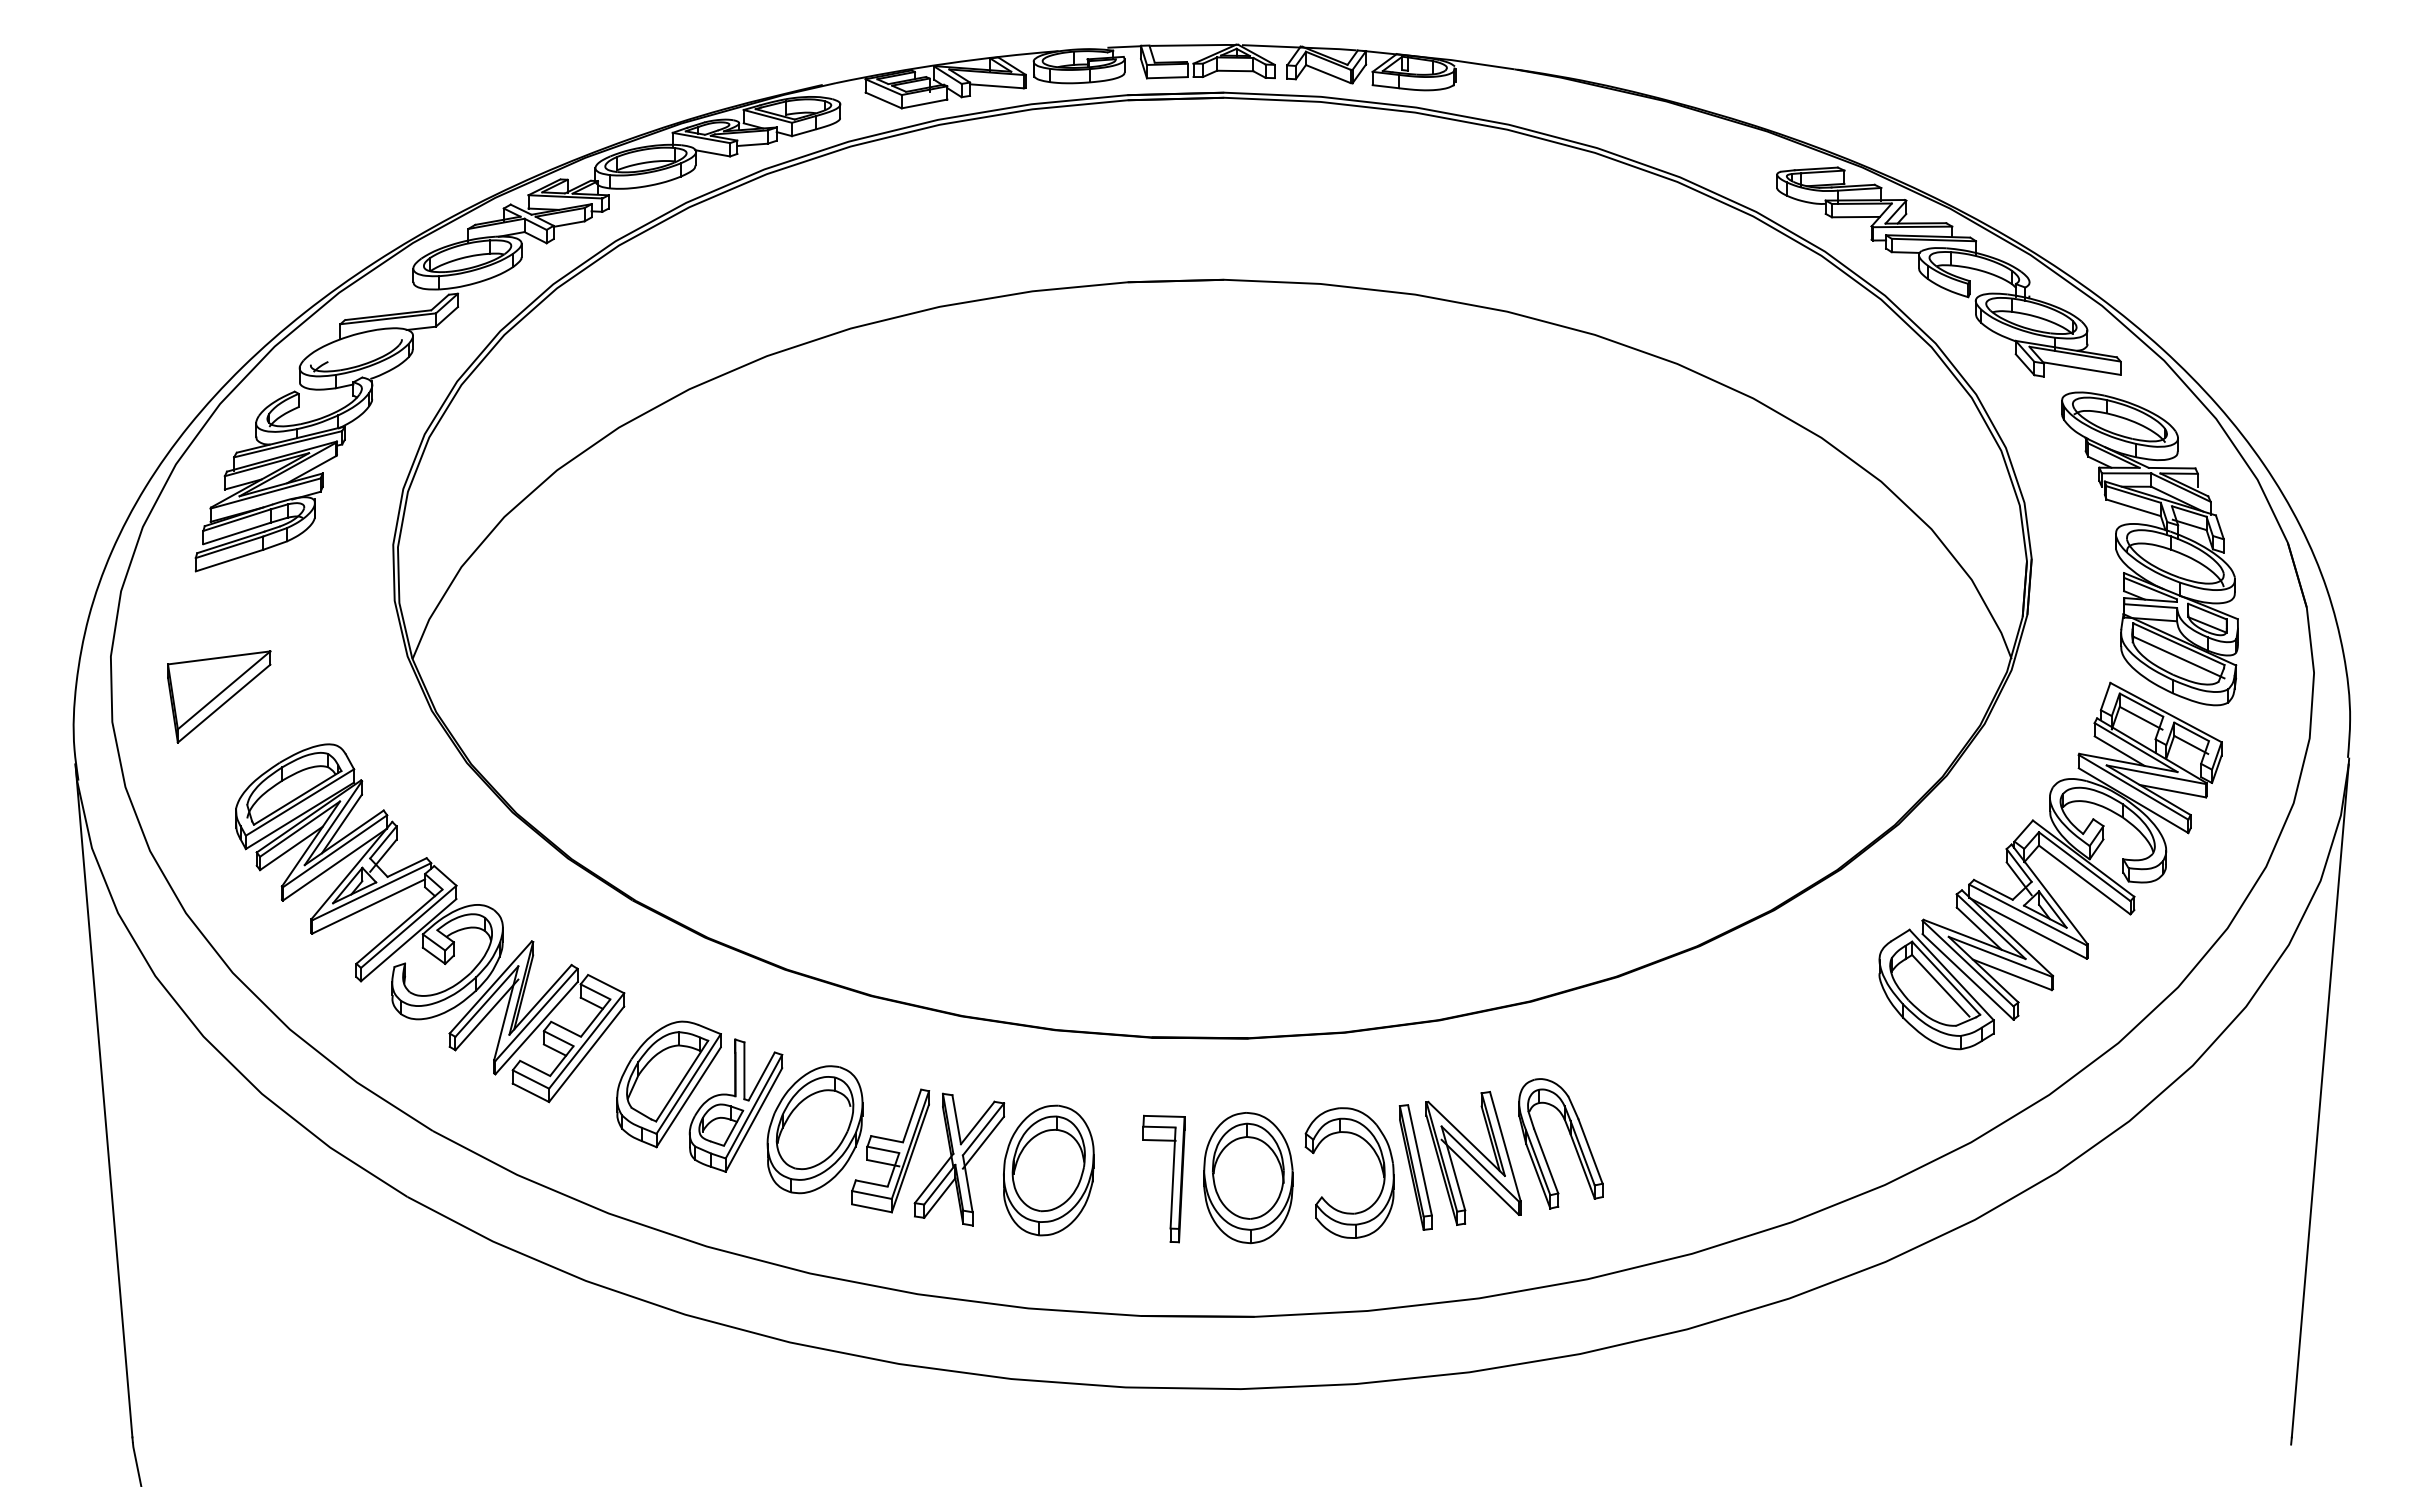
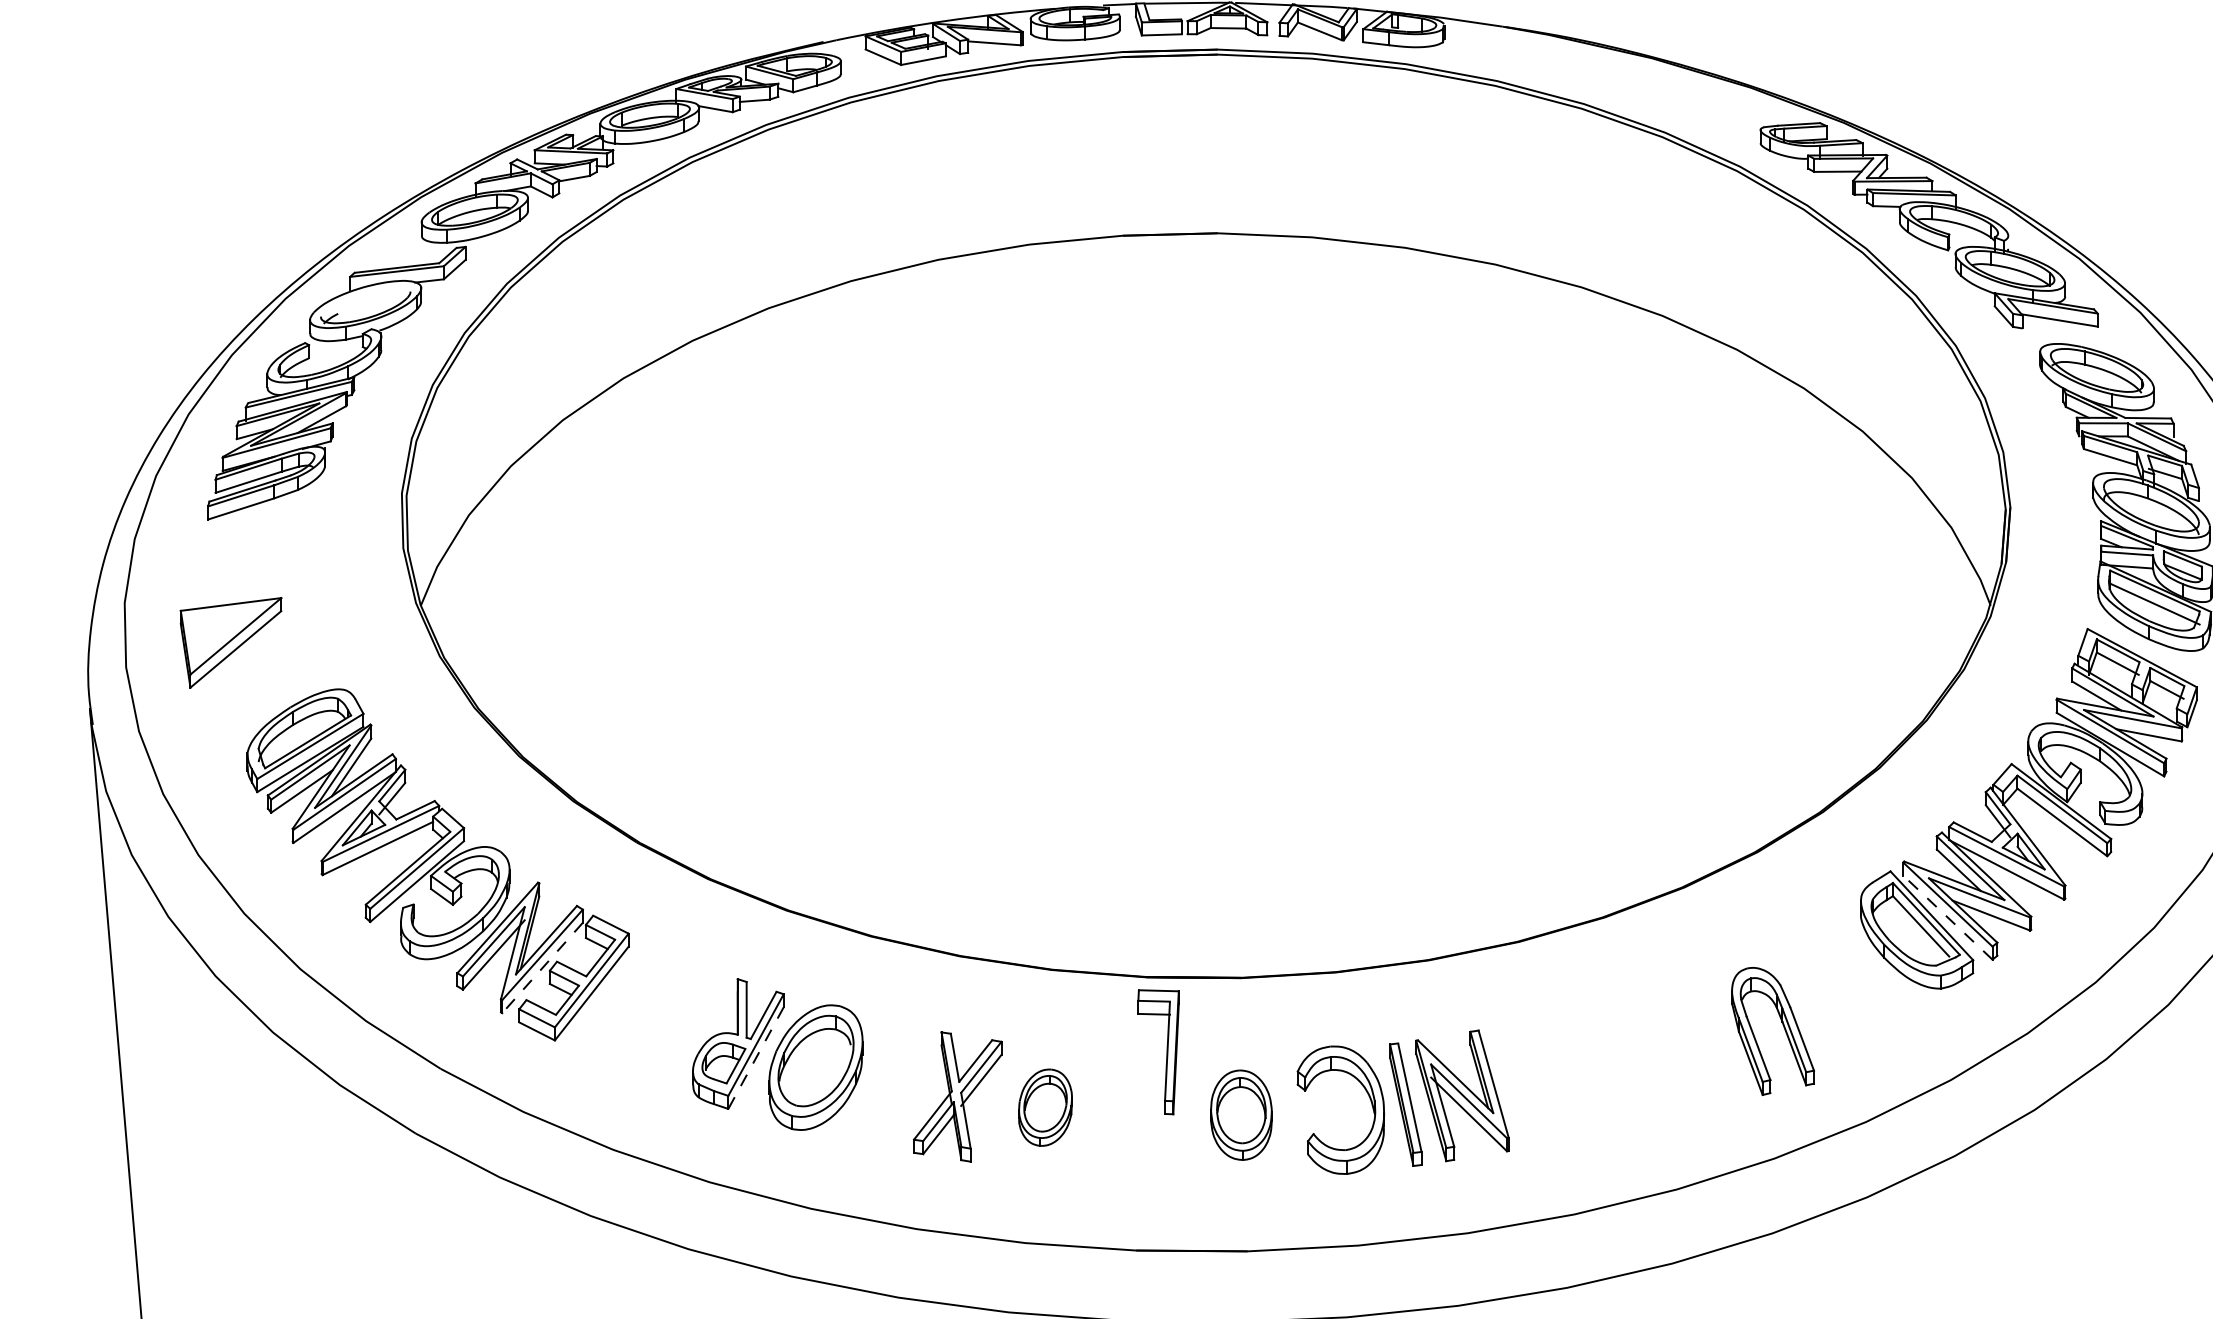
line: (1967, 976) -> (1947, 917), solid -> dashed
line: (536, 1028) -> (542, 968), solid -> dashed
part: (668, 1084) -> (672, 1023), removed
line: (753, 1120) -> (755, 1058), solid -> dashed
part: (1570, 1137) -> (1782, 1025), moved
part: (890, 1150) -> (890, 1088), removed
part: (1048, 1170) -> (1045, 1107), size x0.6
part: (1172, 1178) -> (1166, 1051), moved
part: (1248, 1178) -> (1241, 1115), size x0.7

